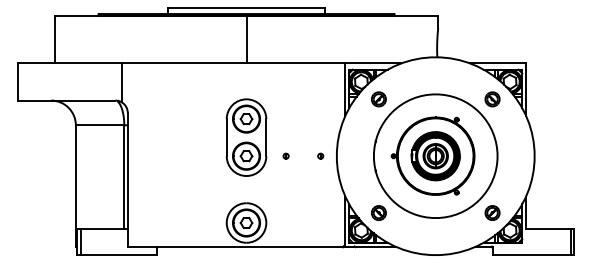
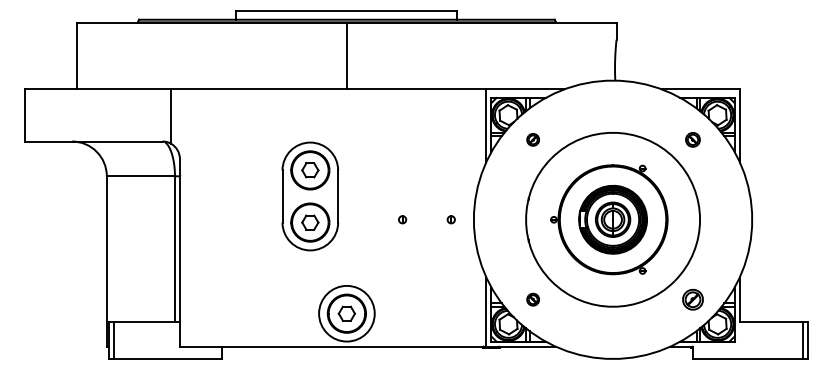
part: (378, 99) -> (532, 139), size x0.6
part: (492, 99) -> (692, 139), size x0.7
part: (246, 137) -> (310, 196), moved
part: (378, 212) -> (532, 298), size x0.6

